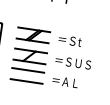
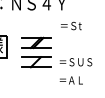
text: (70, 40) -> (71, 25), moved
line: (27, 70) -> (36, 75), removed
line: (26, 81) -> (36, 85), removed

